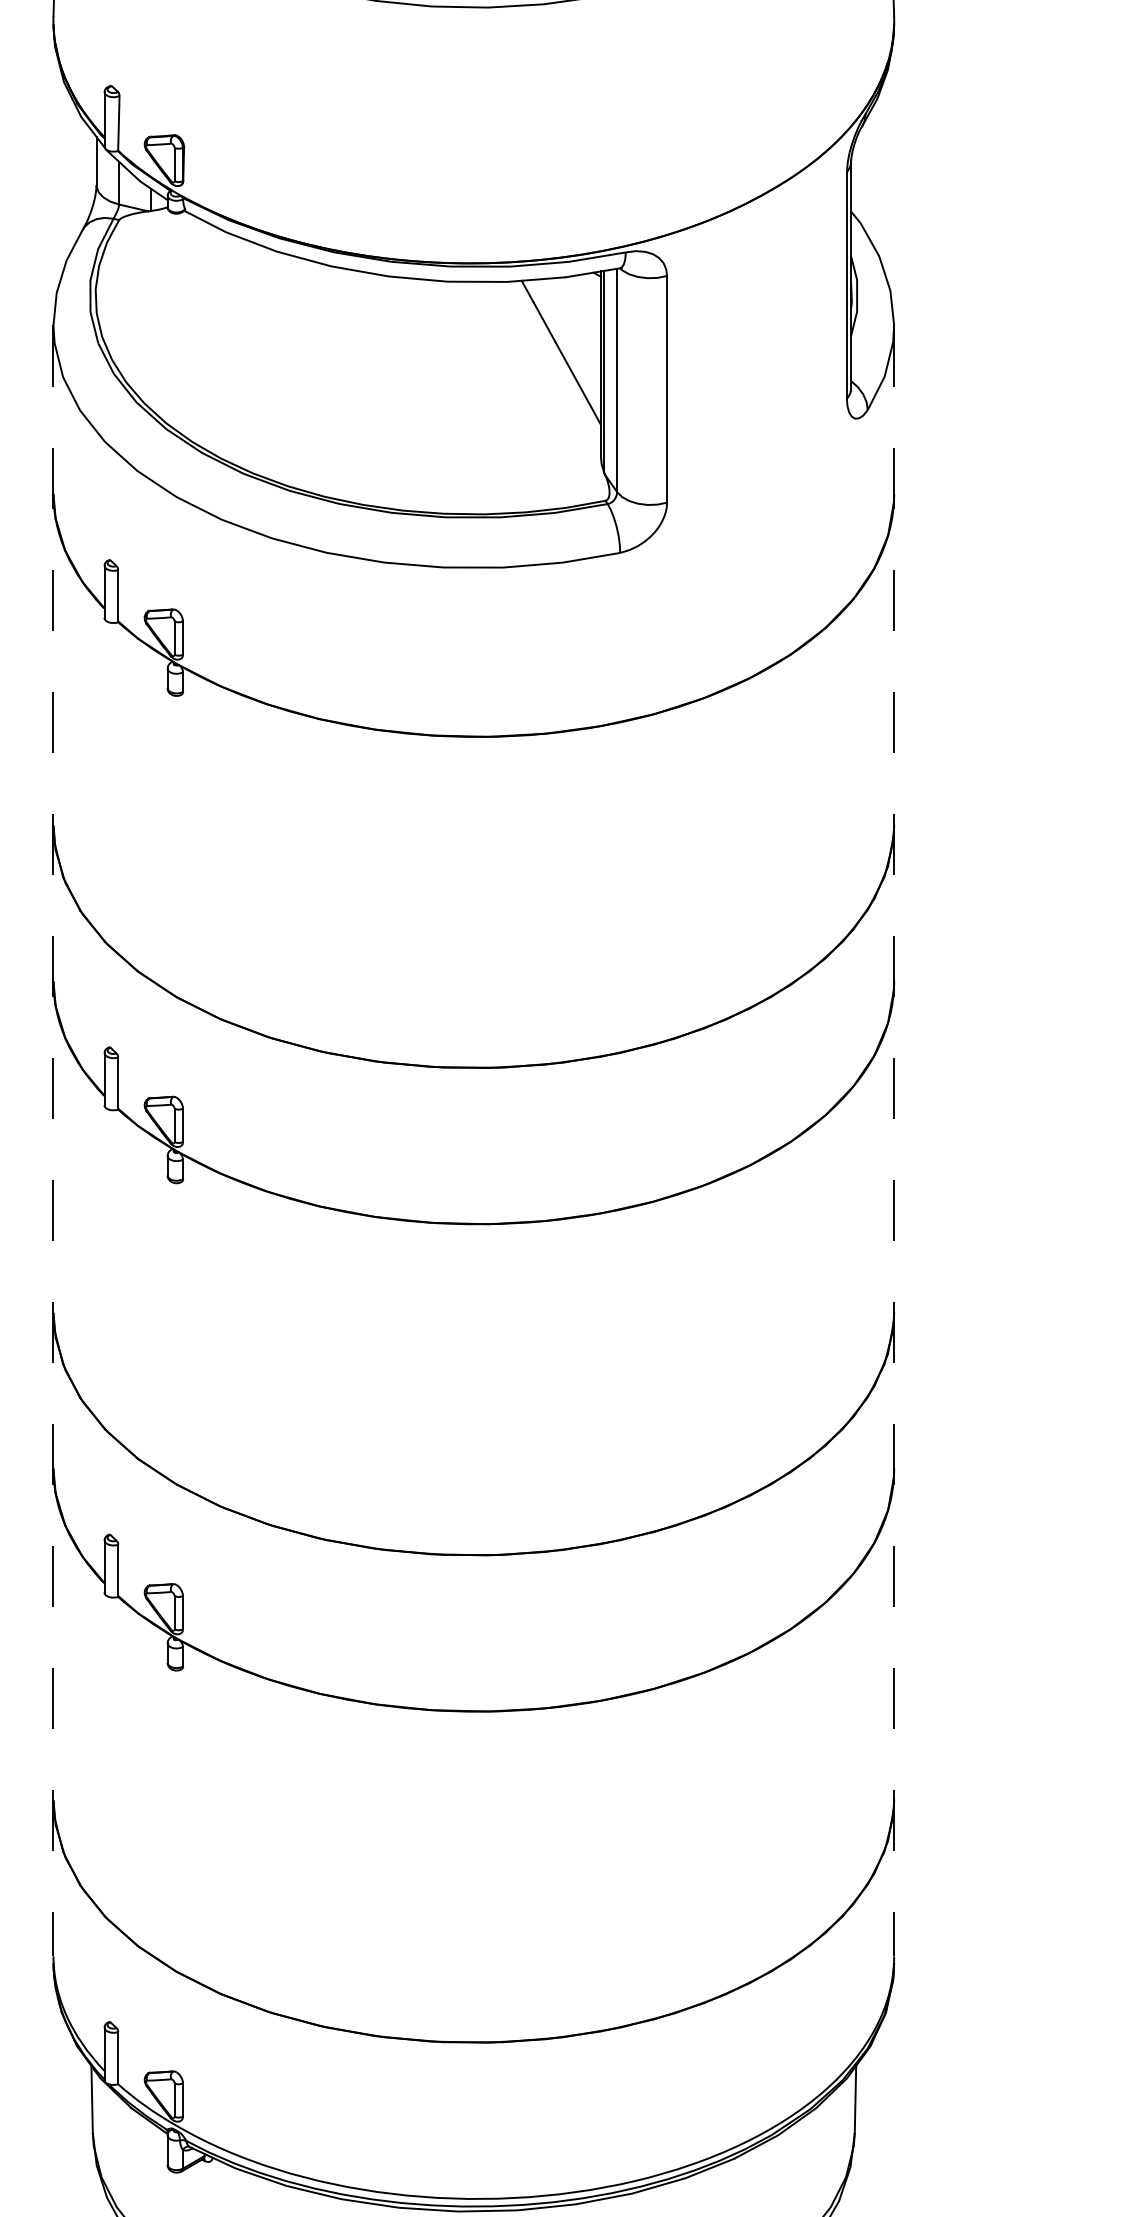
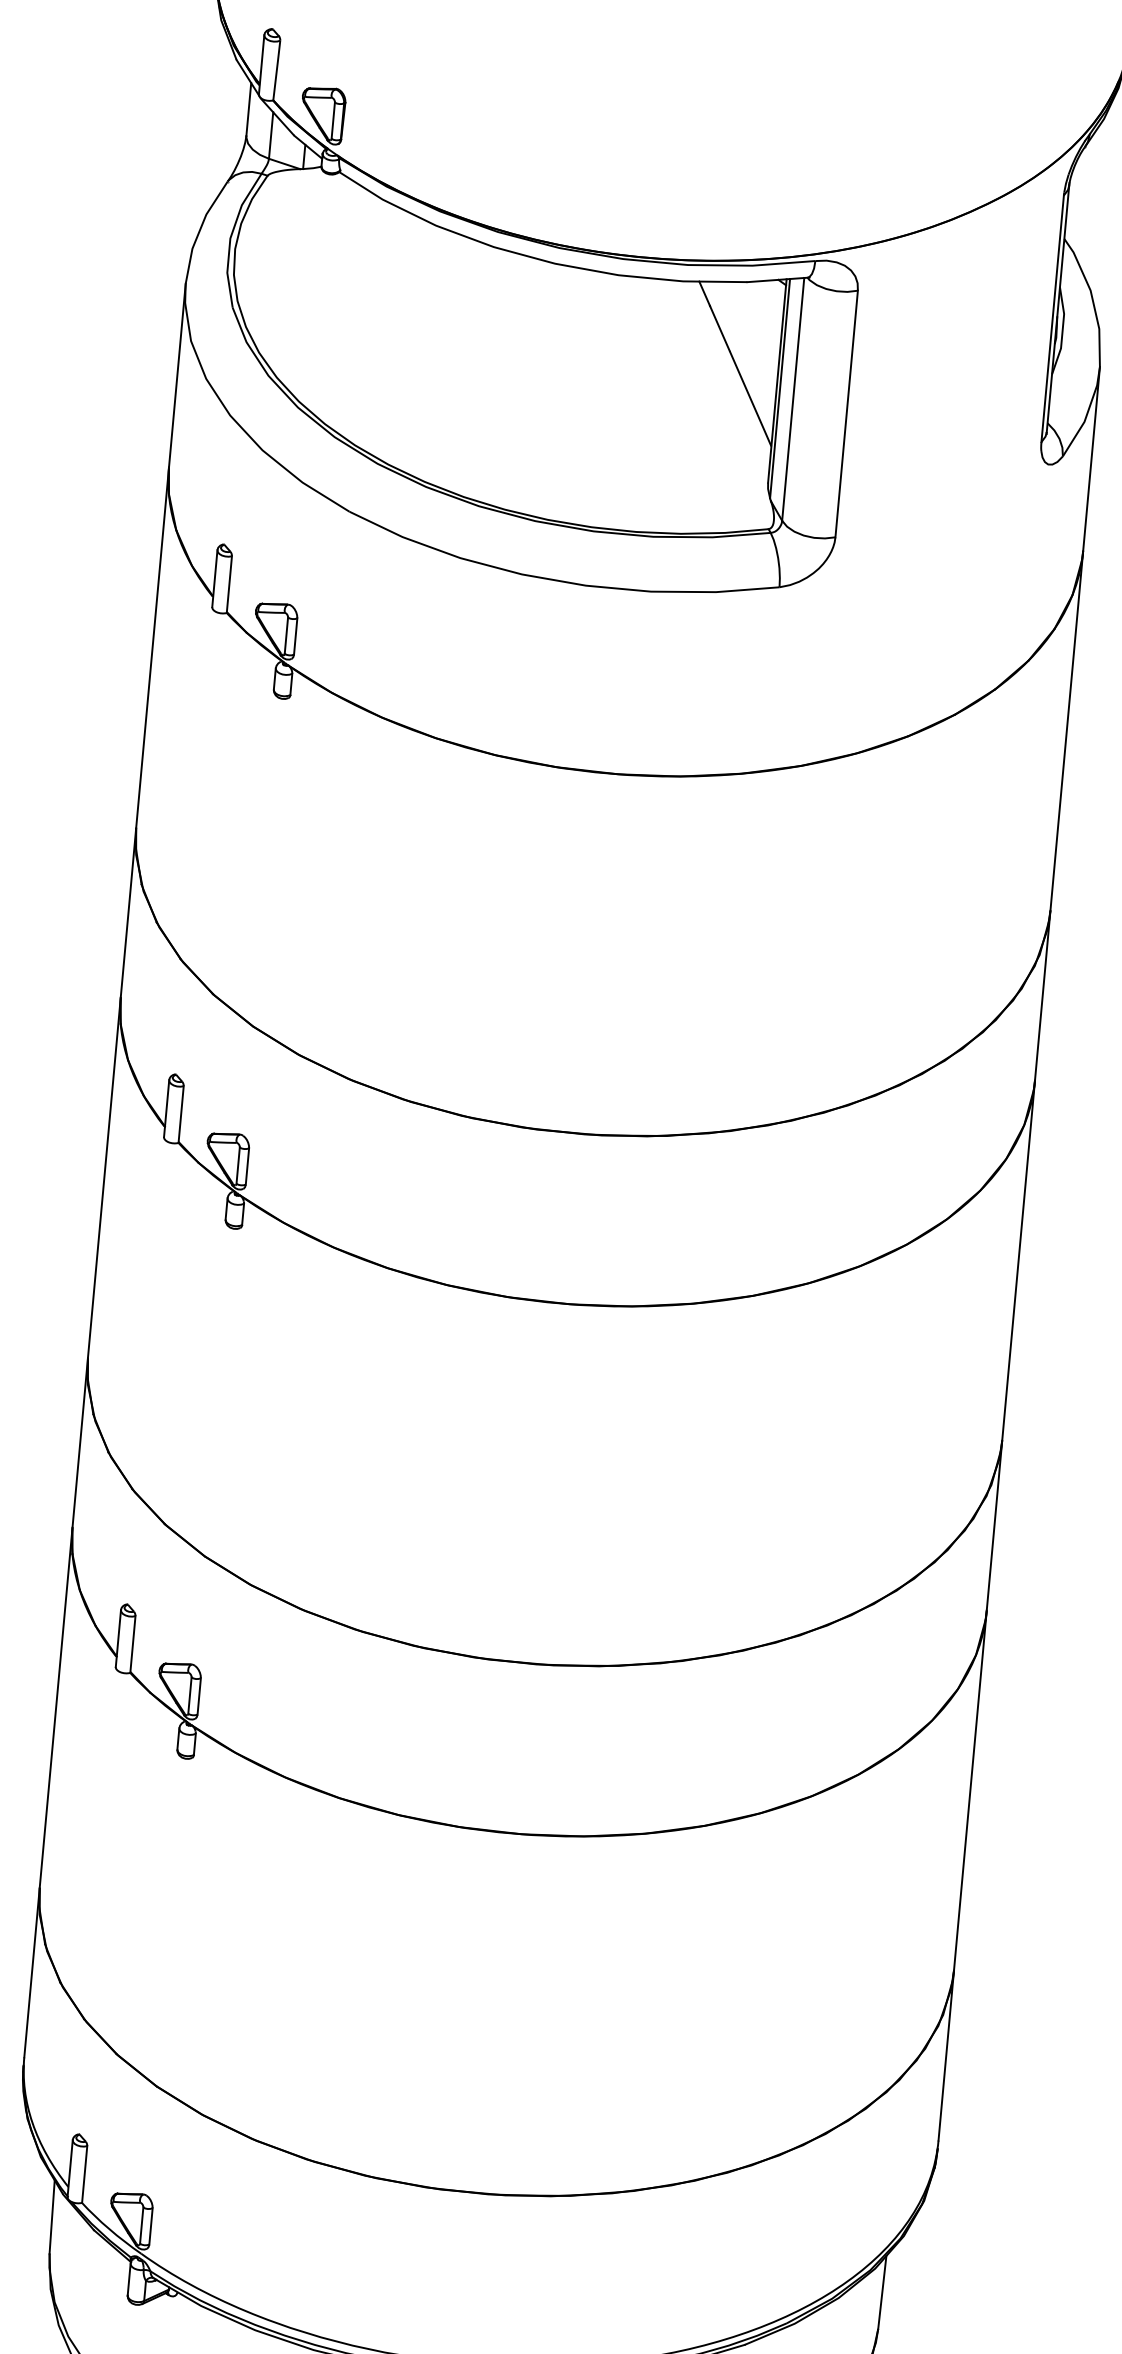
line: (53, 1141) -> (104, 1171), dashed -> solid
line: (894, 1141) -> (1019, 1254), dashed -> solid

